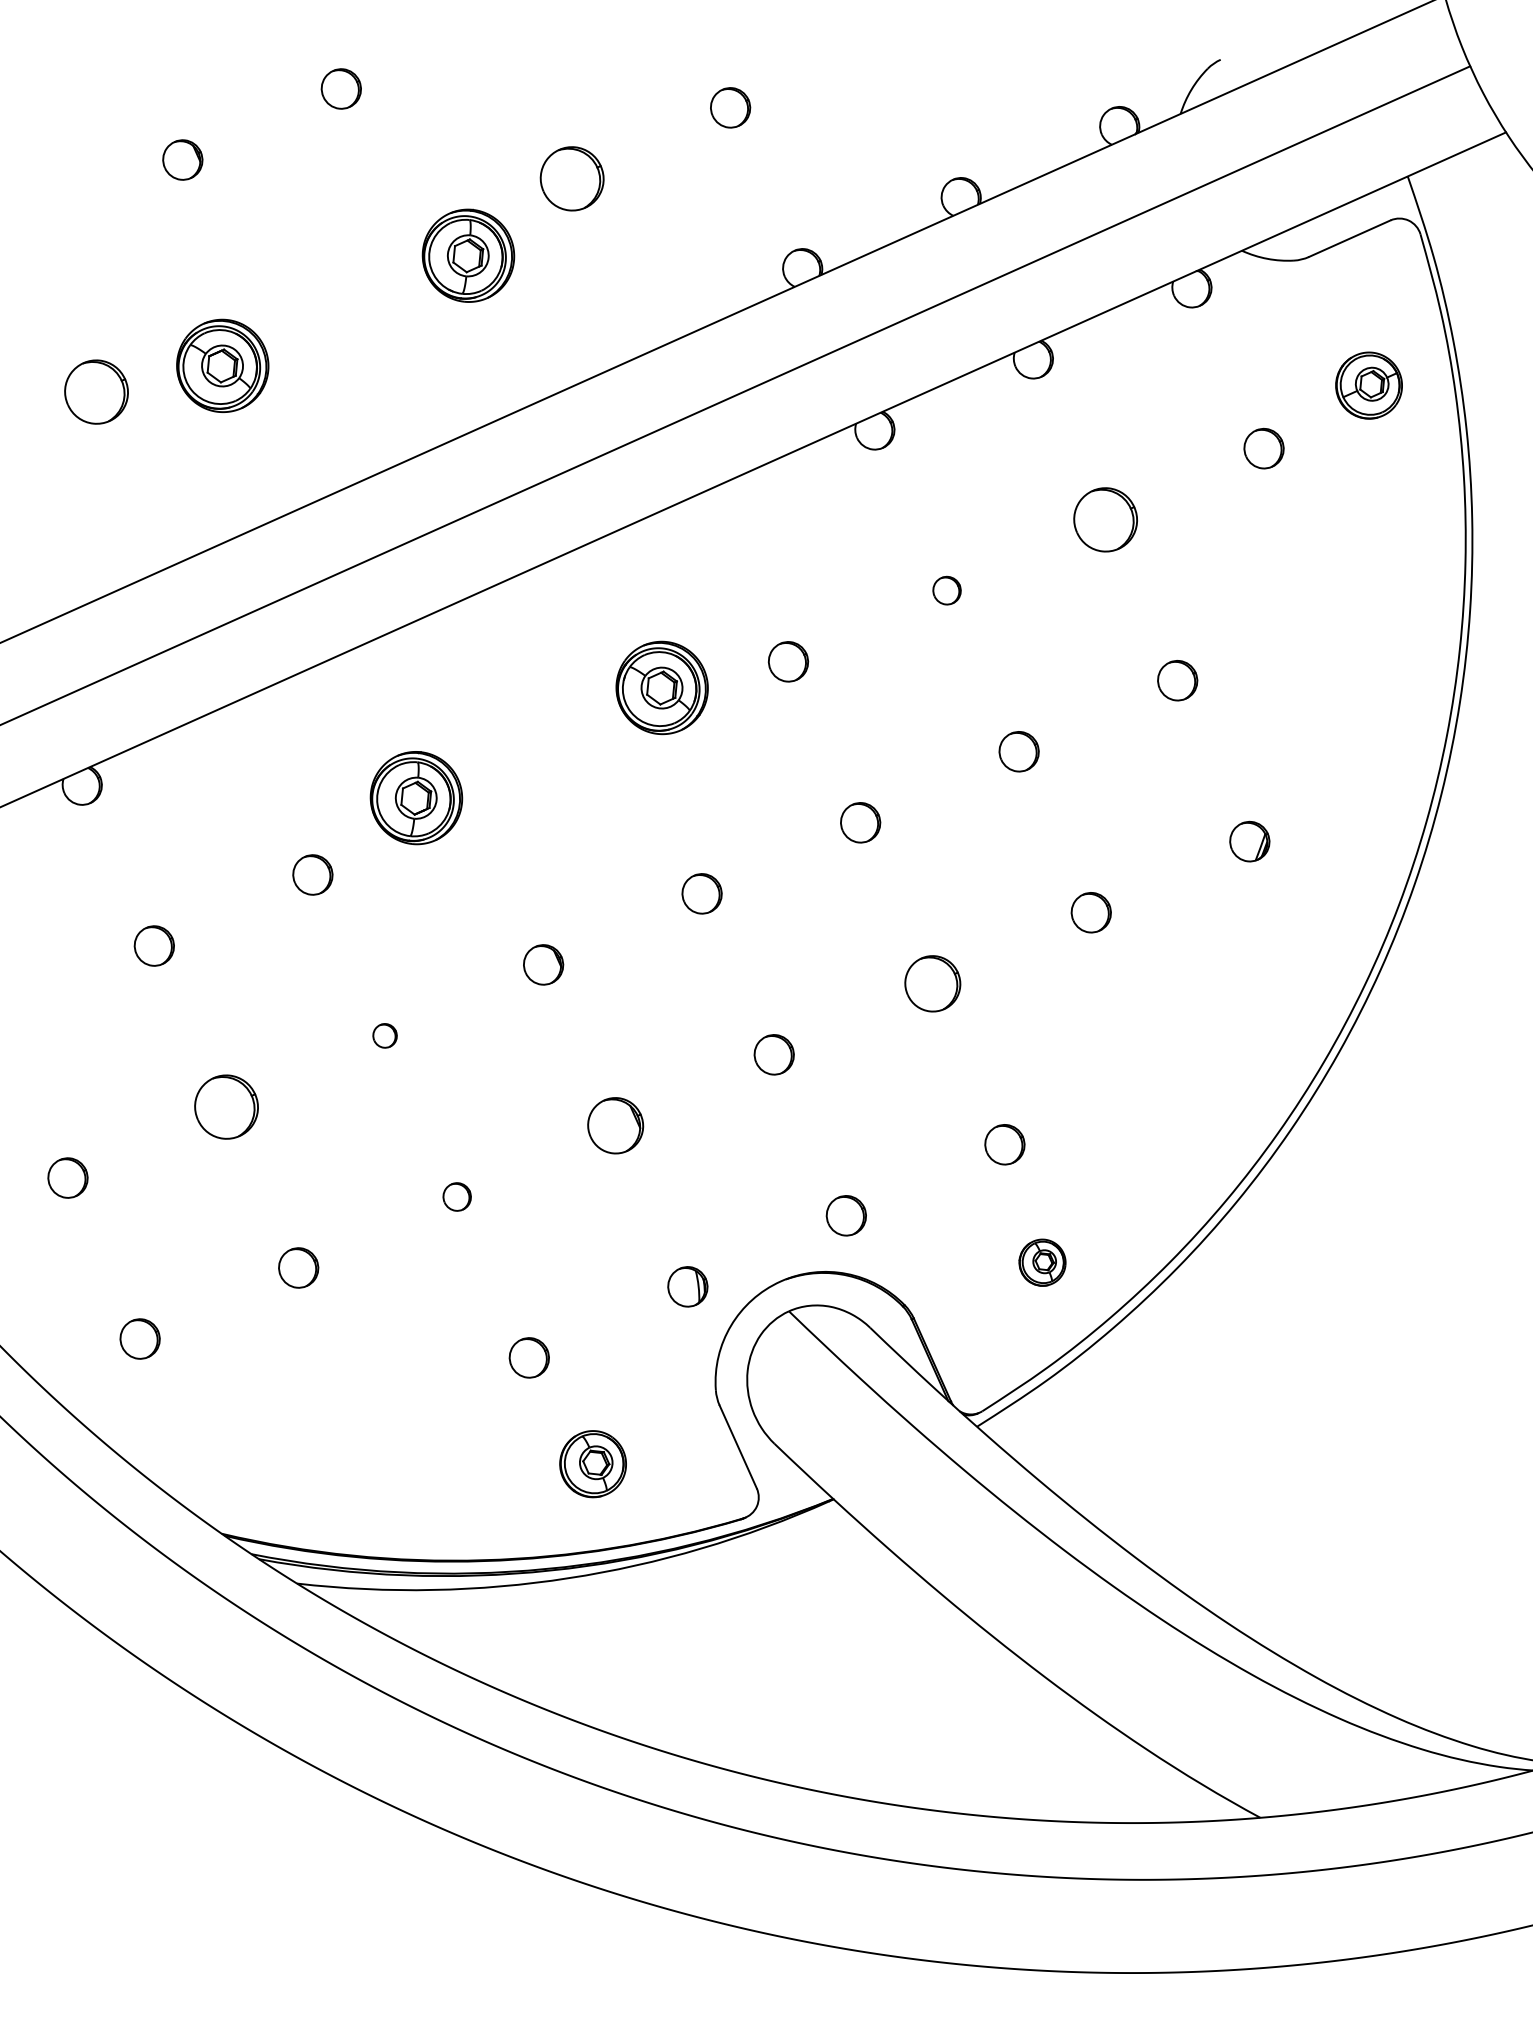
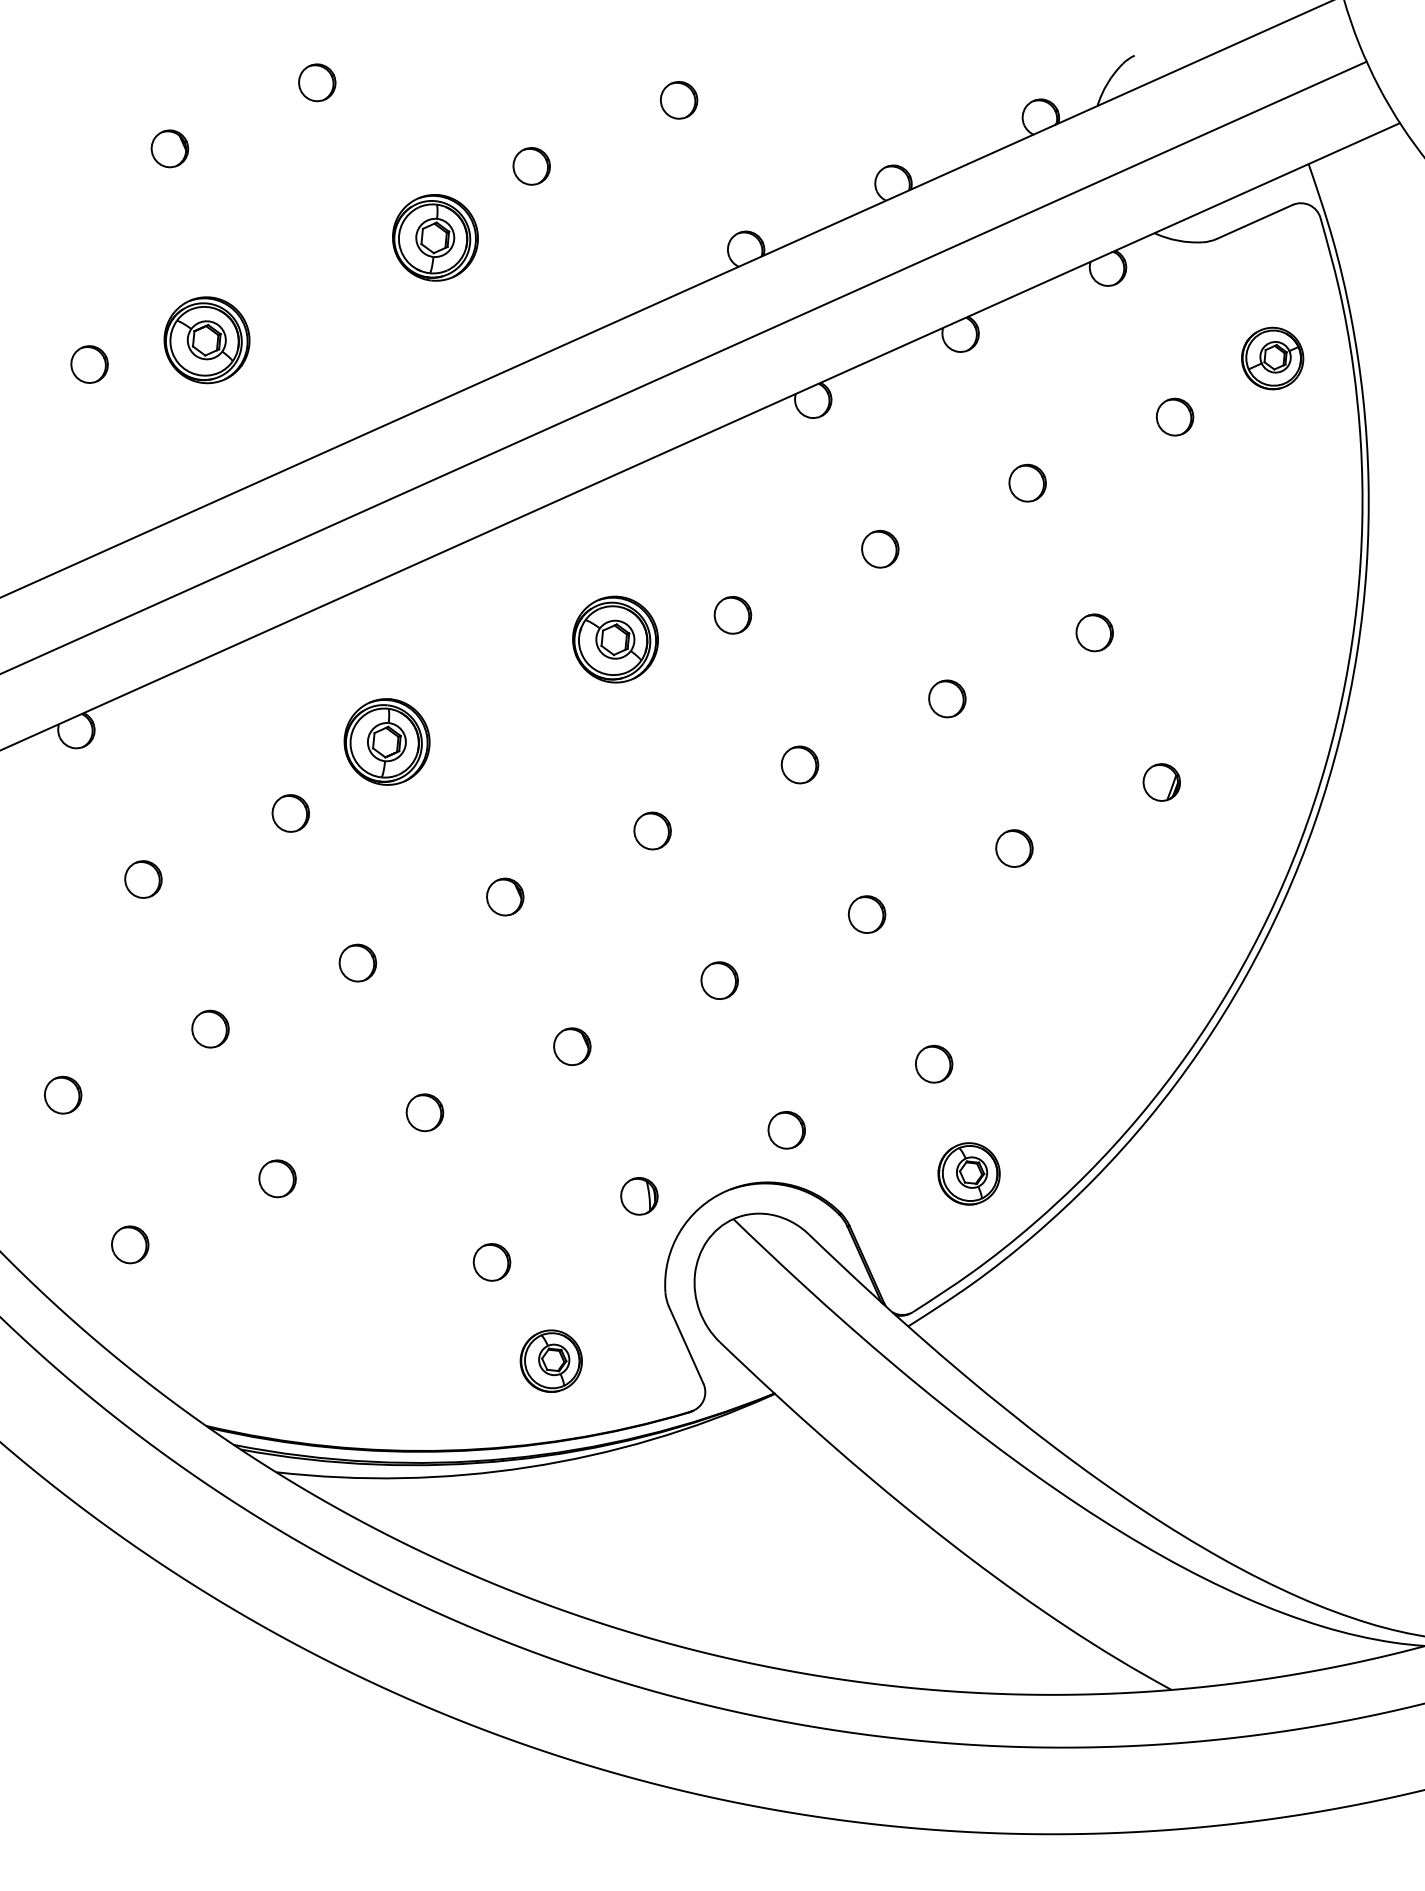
part: (571, 179) -> (531, 166), size x0.62
part: (96, 392) -> (89, 364), size x0.62
part: (1105, 518) -> (1027, 482), size x0.62
part: (947, 589) -> (880, 548), size x1.43
part: (932, 983) -> (866, 914), size x0.71
part: (384, 1035) -> (357, 962), size x1.67
part: (226, 1106) -> (210, 1028), size x0.62
part: (615, 1125) -> (572, 1046), size x0.71
part: (456, 1196) -> (424, 1112), size x1.43
part: (1041, 1262) -> (968, 1173), size x1.43

